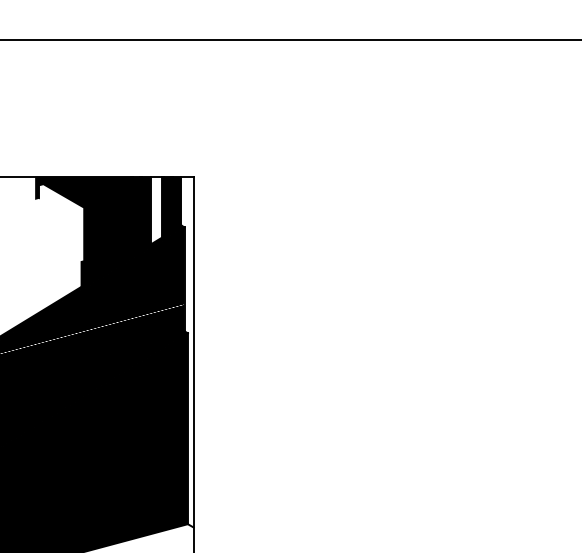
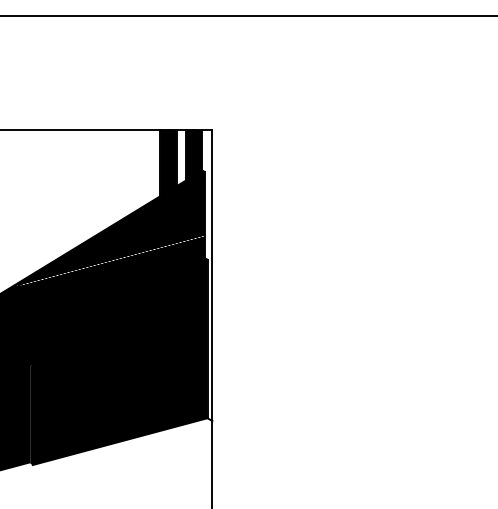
fill: (82, 231) -> (120, 175), removed

